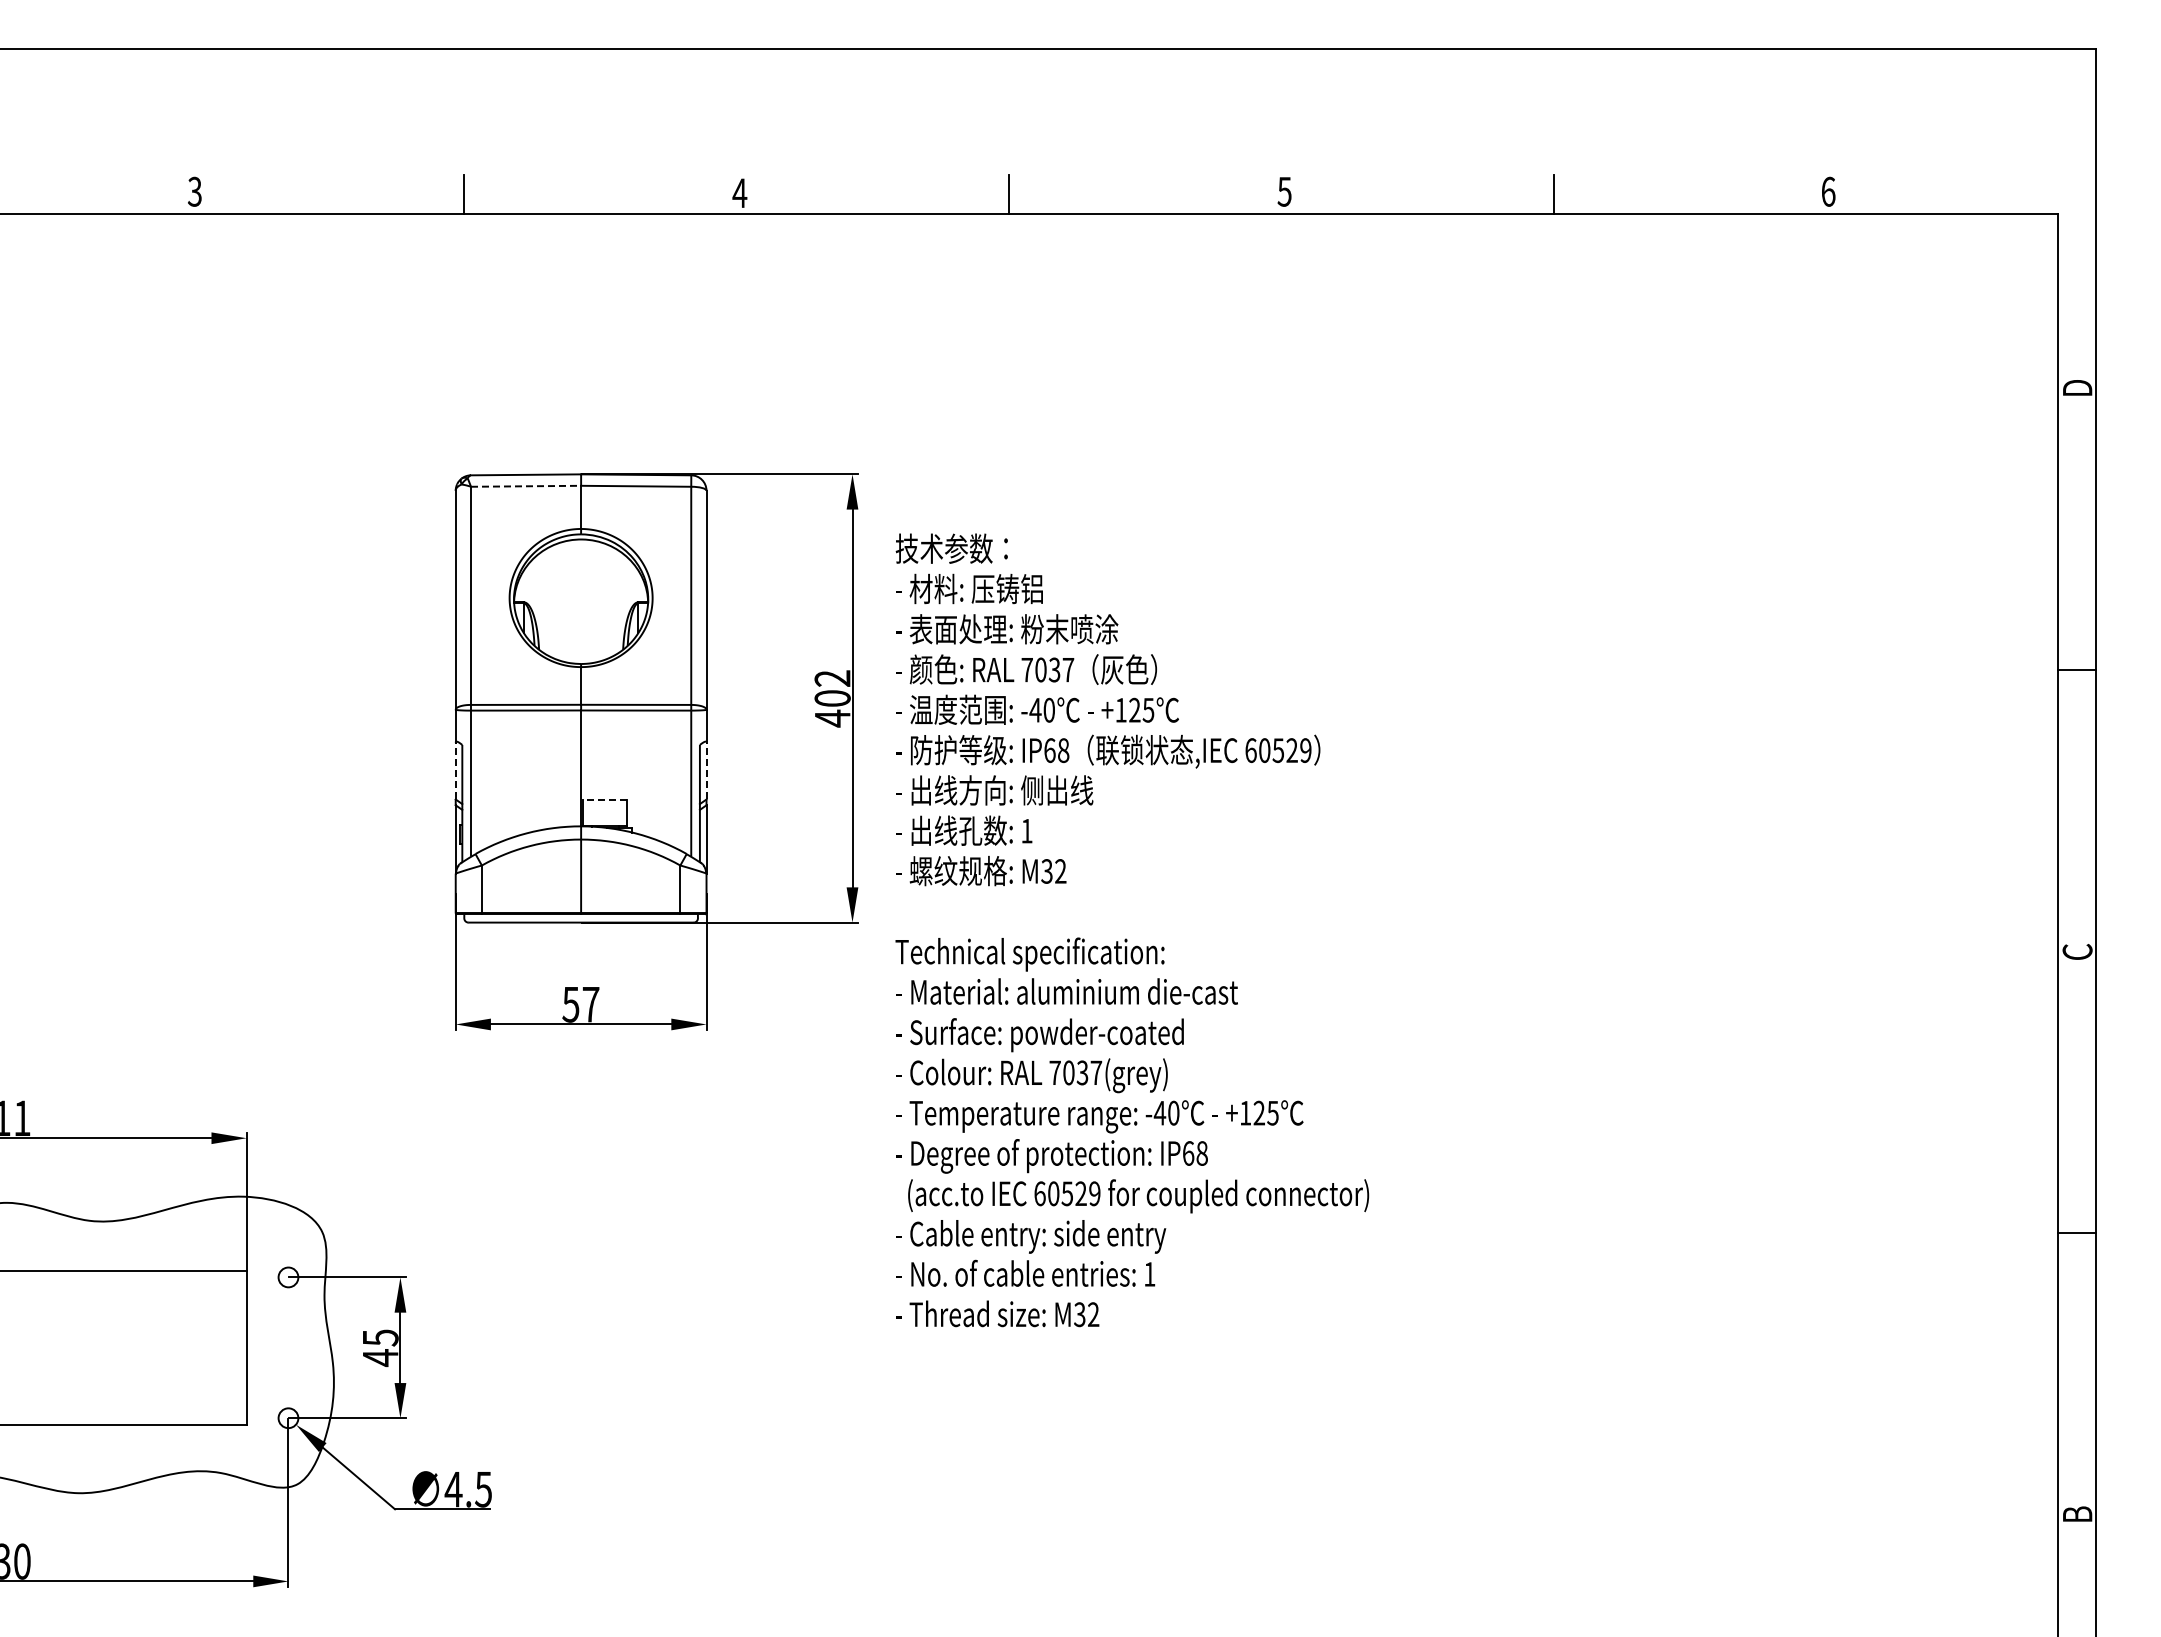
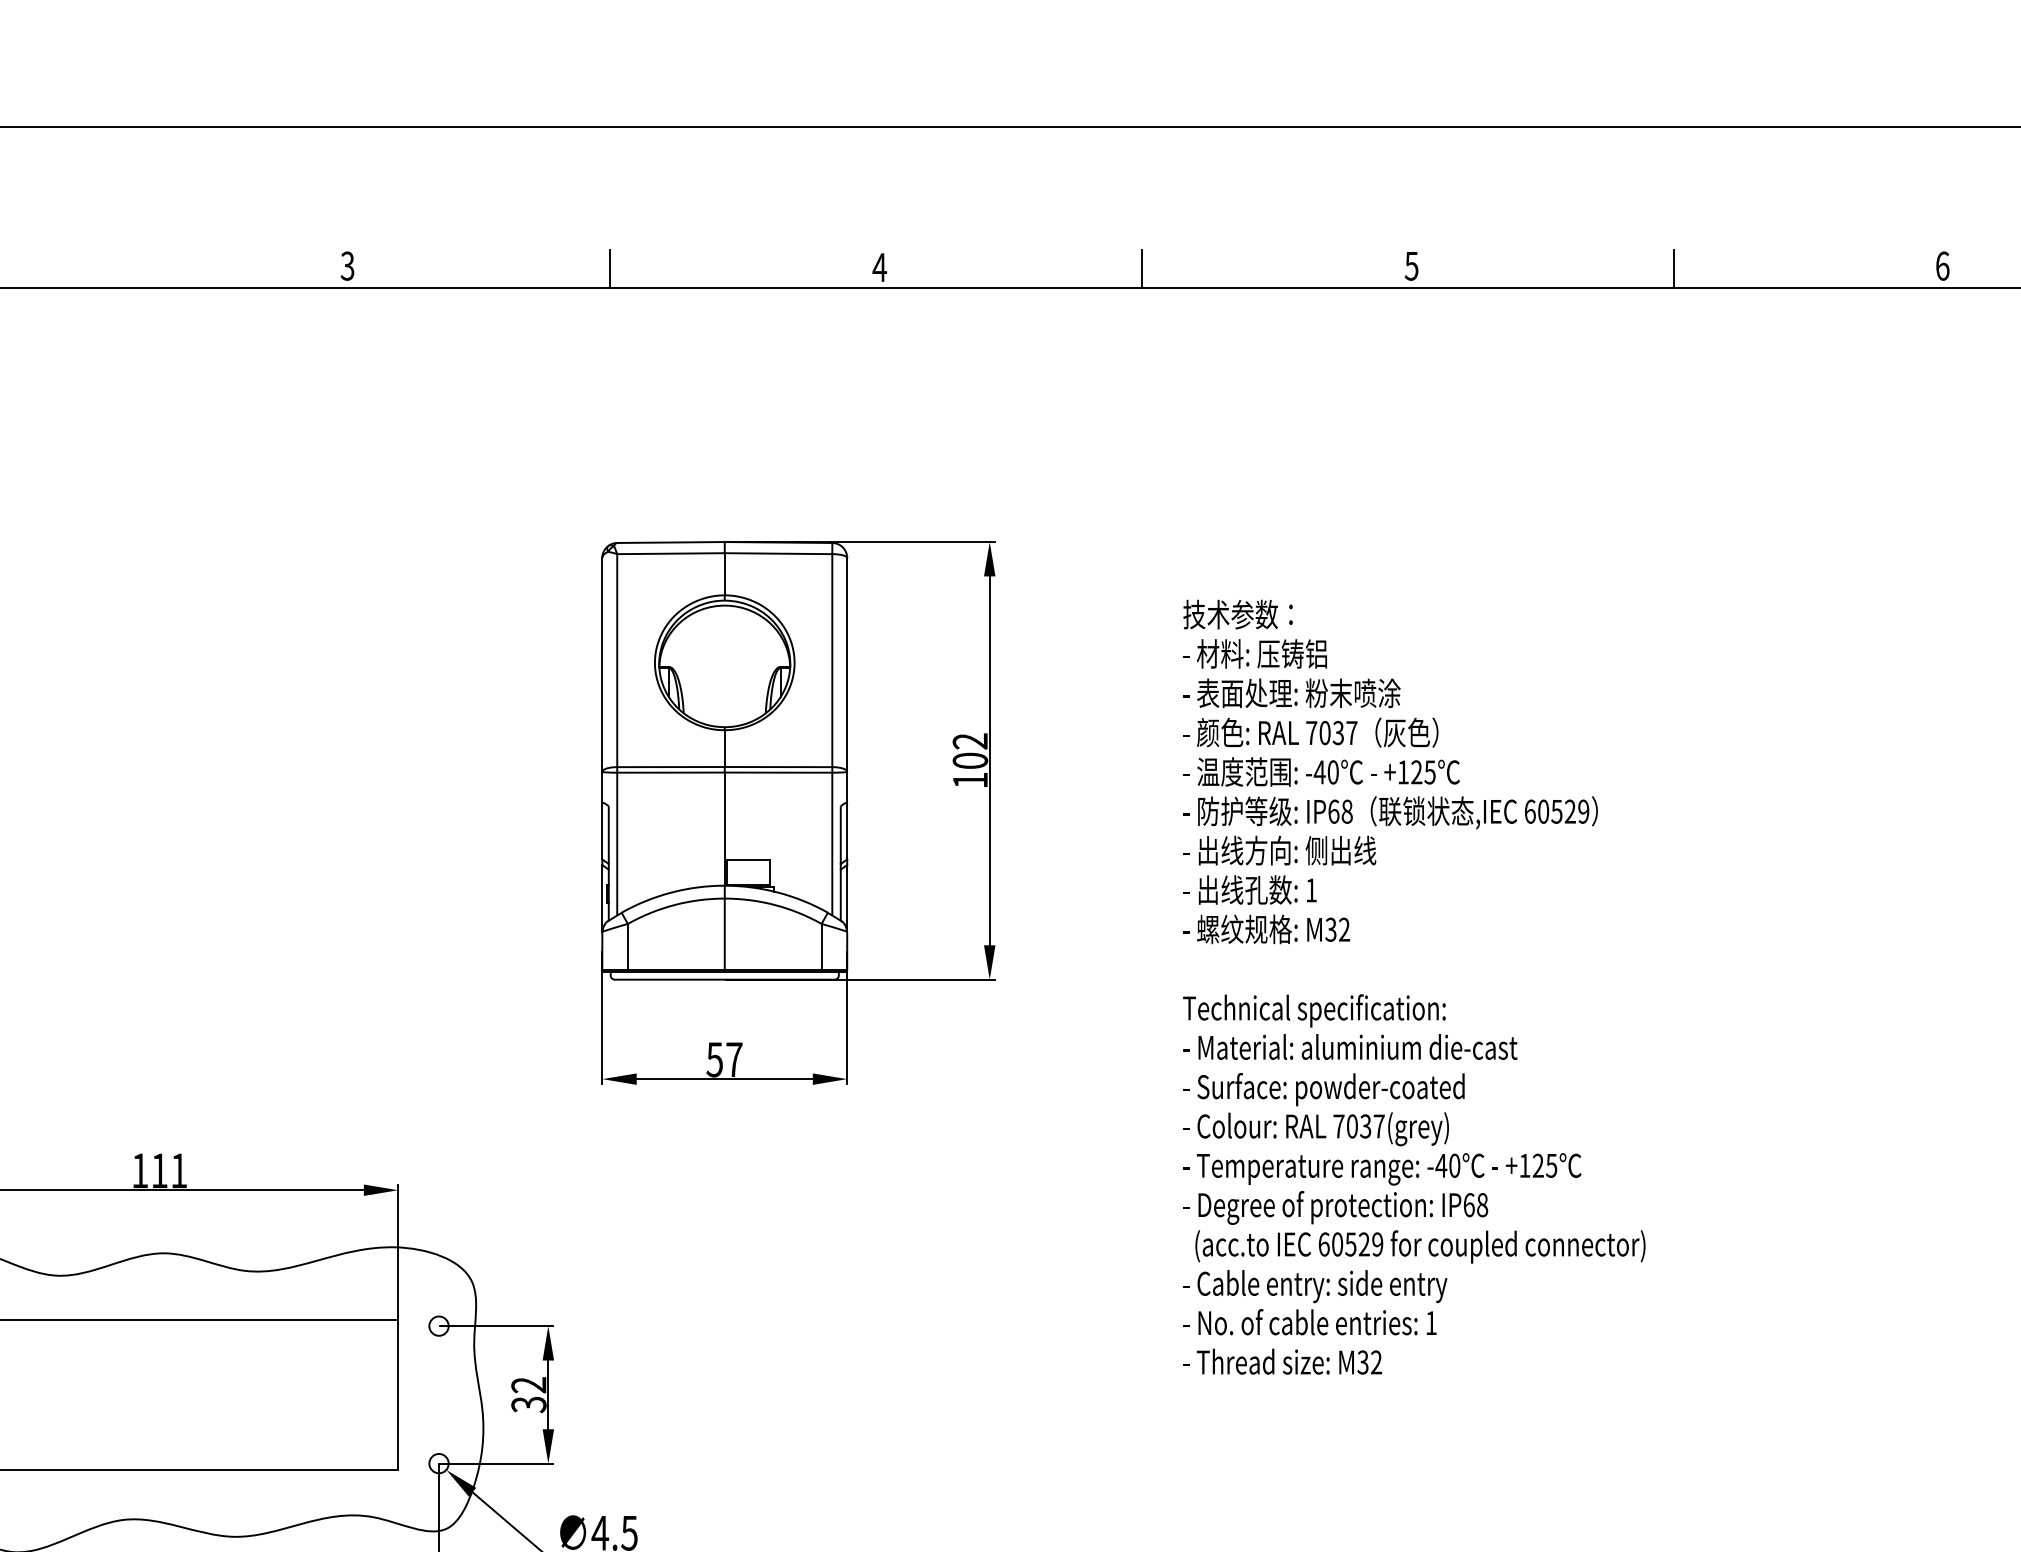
line: (526, 486) -> (671, 553), dashed -> solid
text: (832, 718) -> (970, 780), 402 -> 102
line: (455, 770) -> (602, 831), dashed -> solid
line: (706, 770) -> (847, 831), dashed -> solid
line: (605, 799) -> (748, 859), dashed -> solid
text: (1132, 930) -> (1414, 987), moved
text: (380, 1348) -> (528, 1395), 45 -> 32

